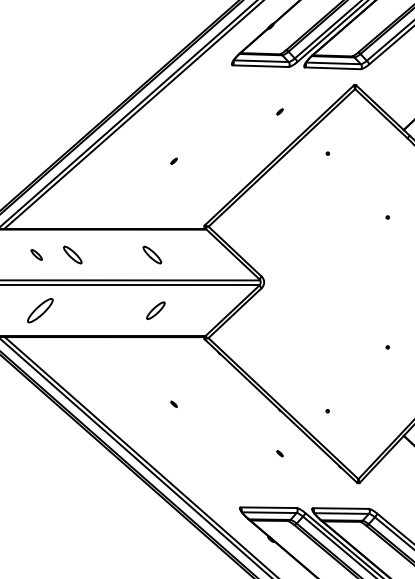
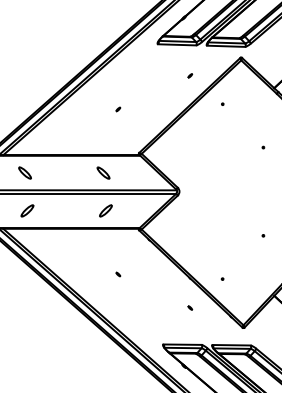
part: (35, 254) -> (24, 172), size x1.67
part: (72, 254) -> (49, 172), removed
part: (40, 310) -> (27, 210), size x0.71

